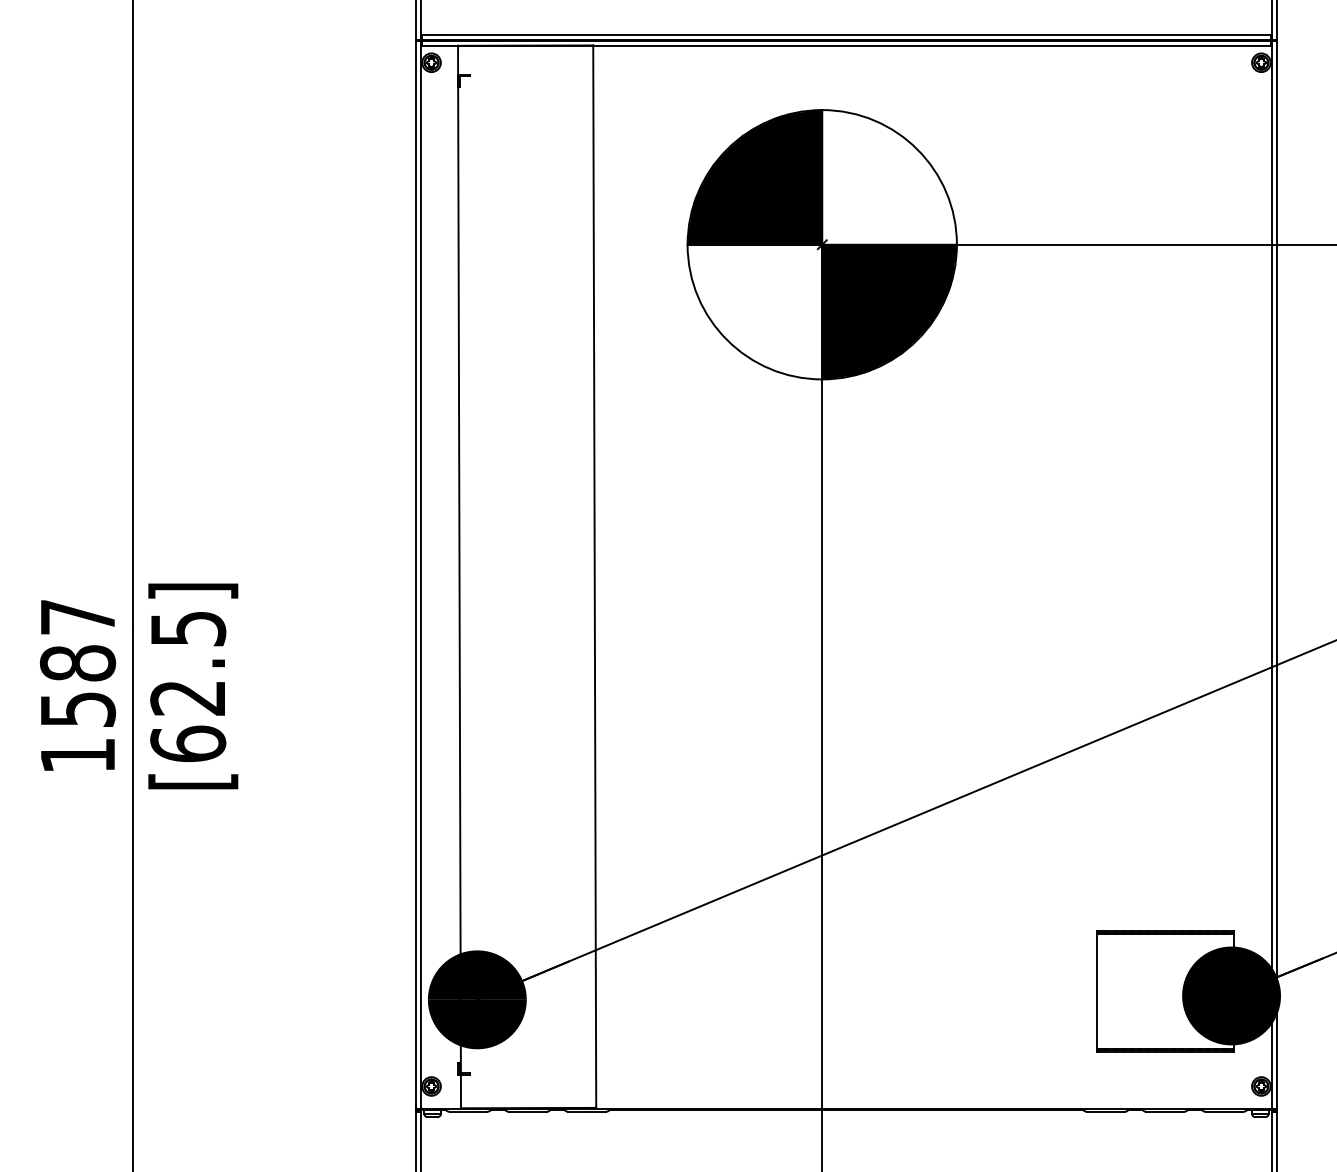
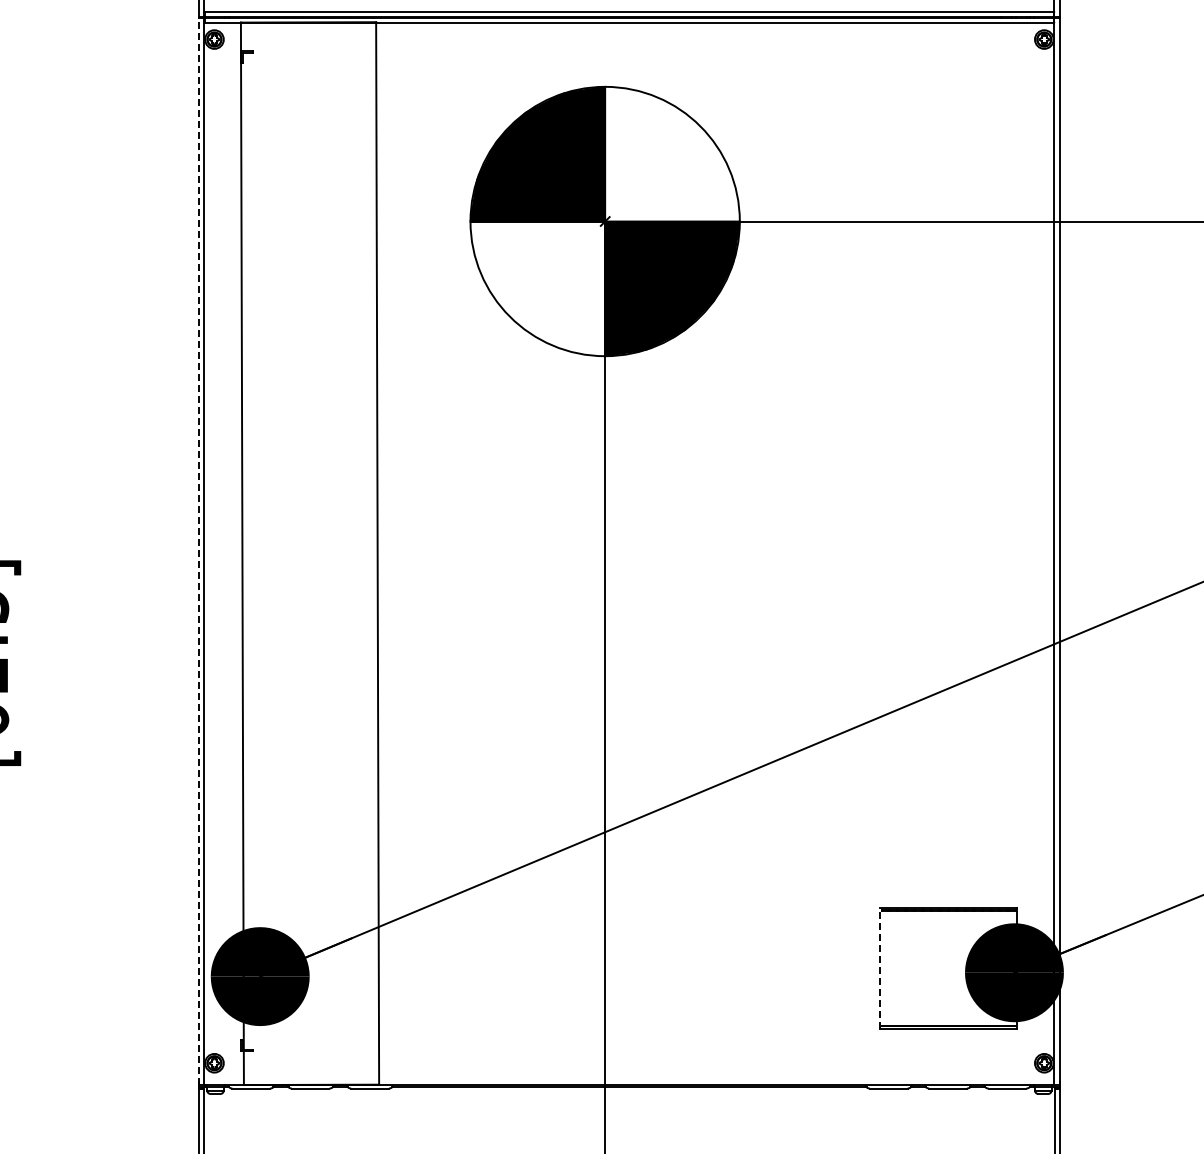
line: (416, 574) -> (199, 551), solid -> dashed
line: (1096, 991) -> (879, 968), solid -> dashed

